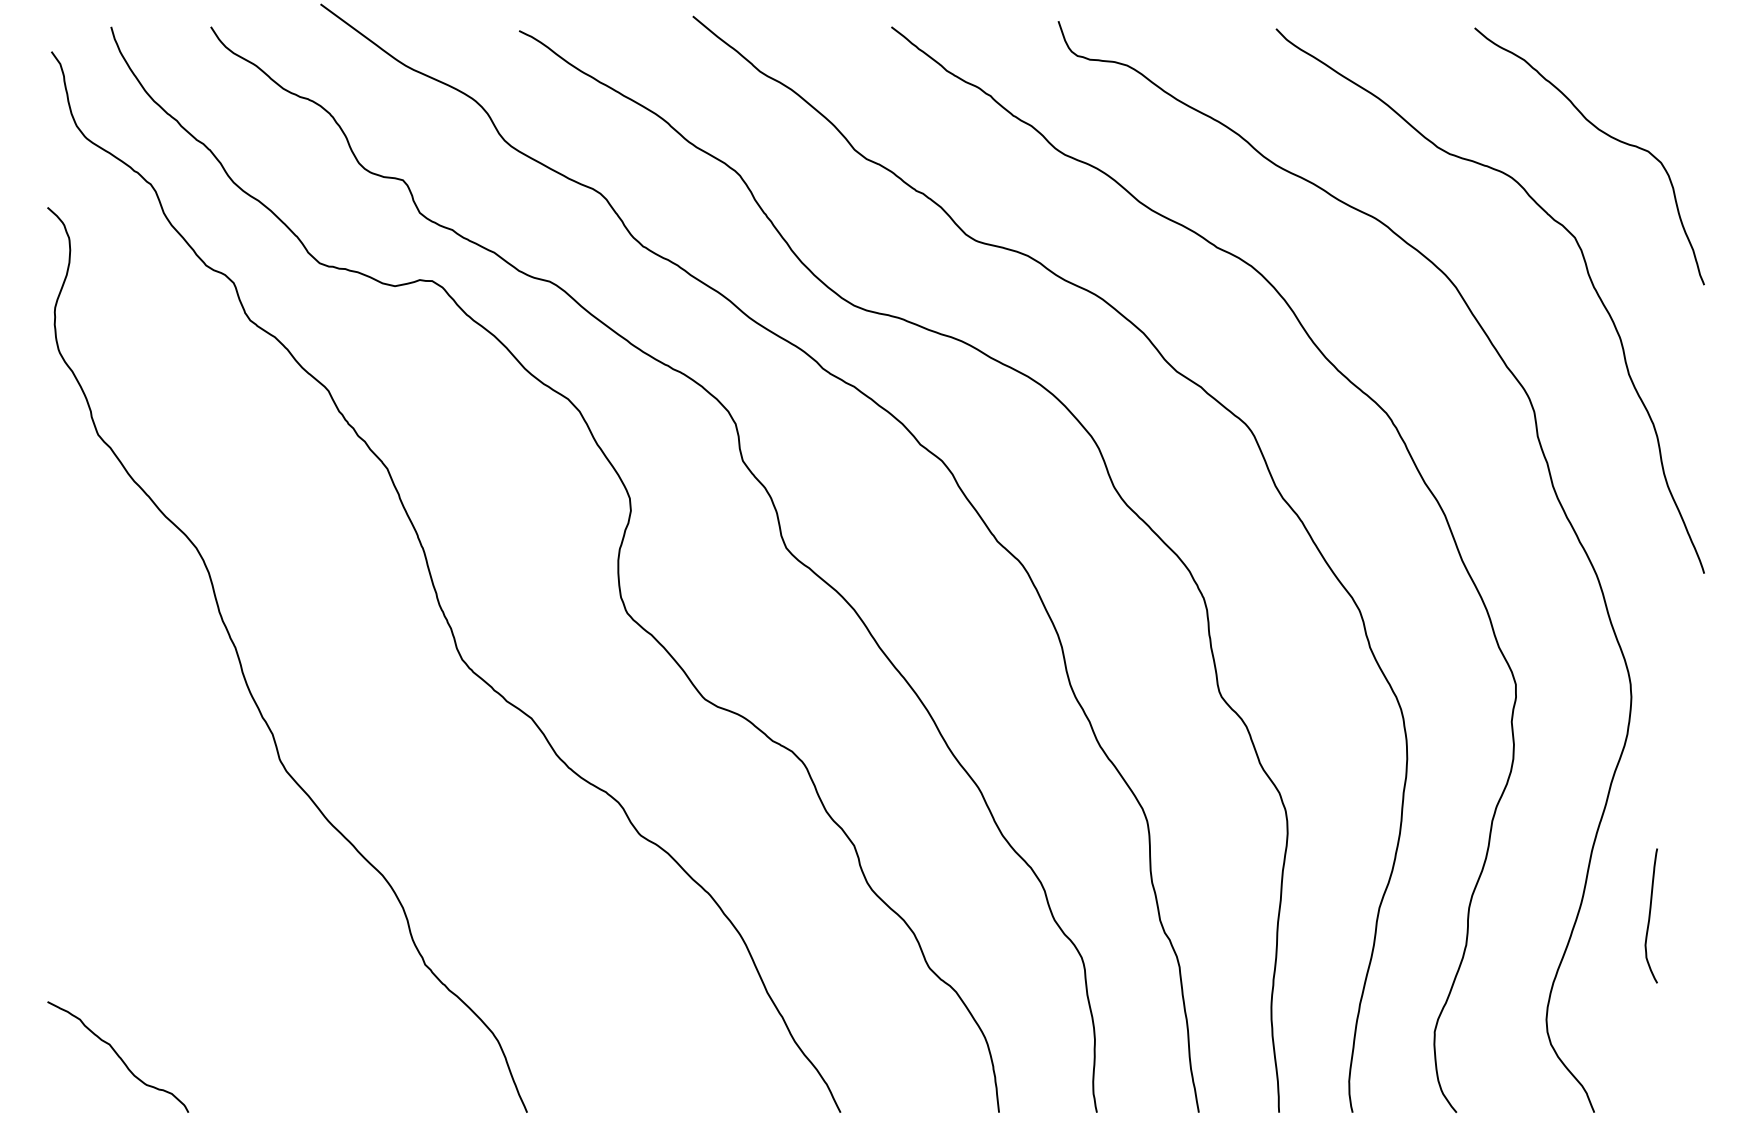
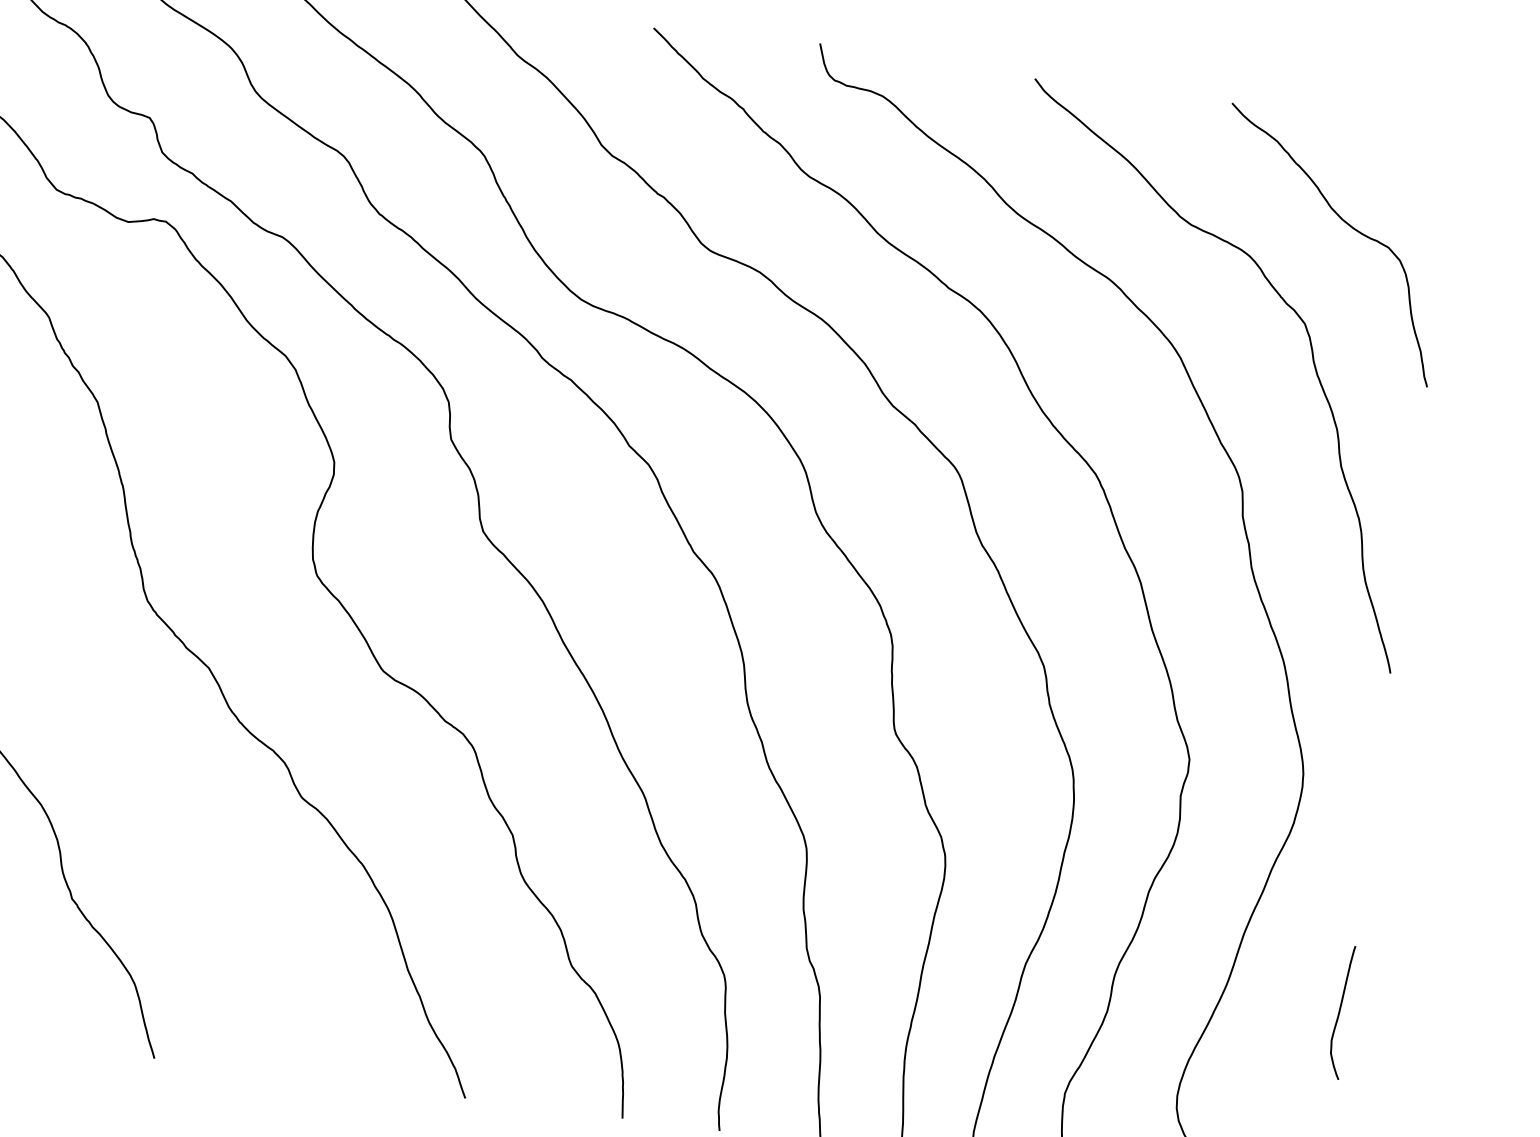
curve: (1650, 915) -> (1340, 1011), moved

